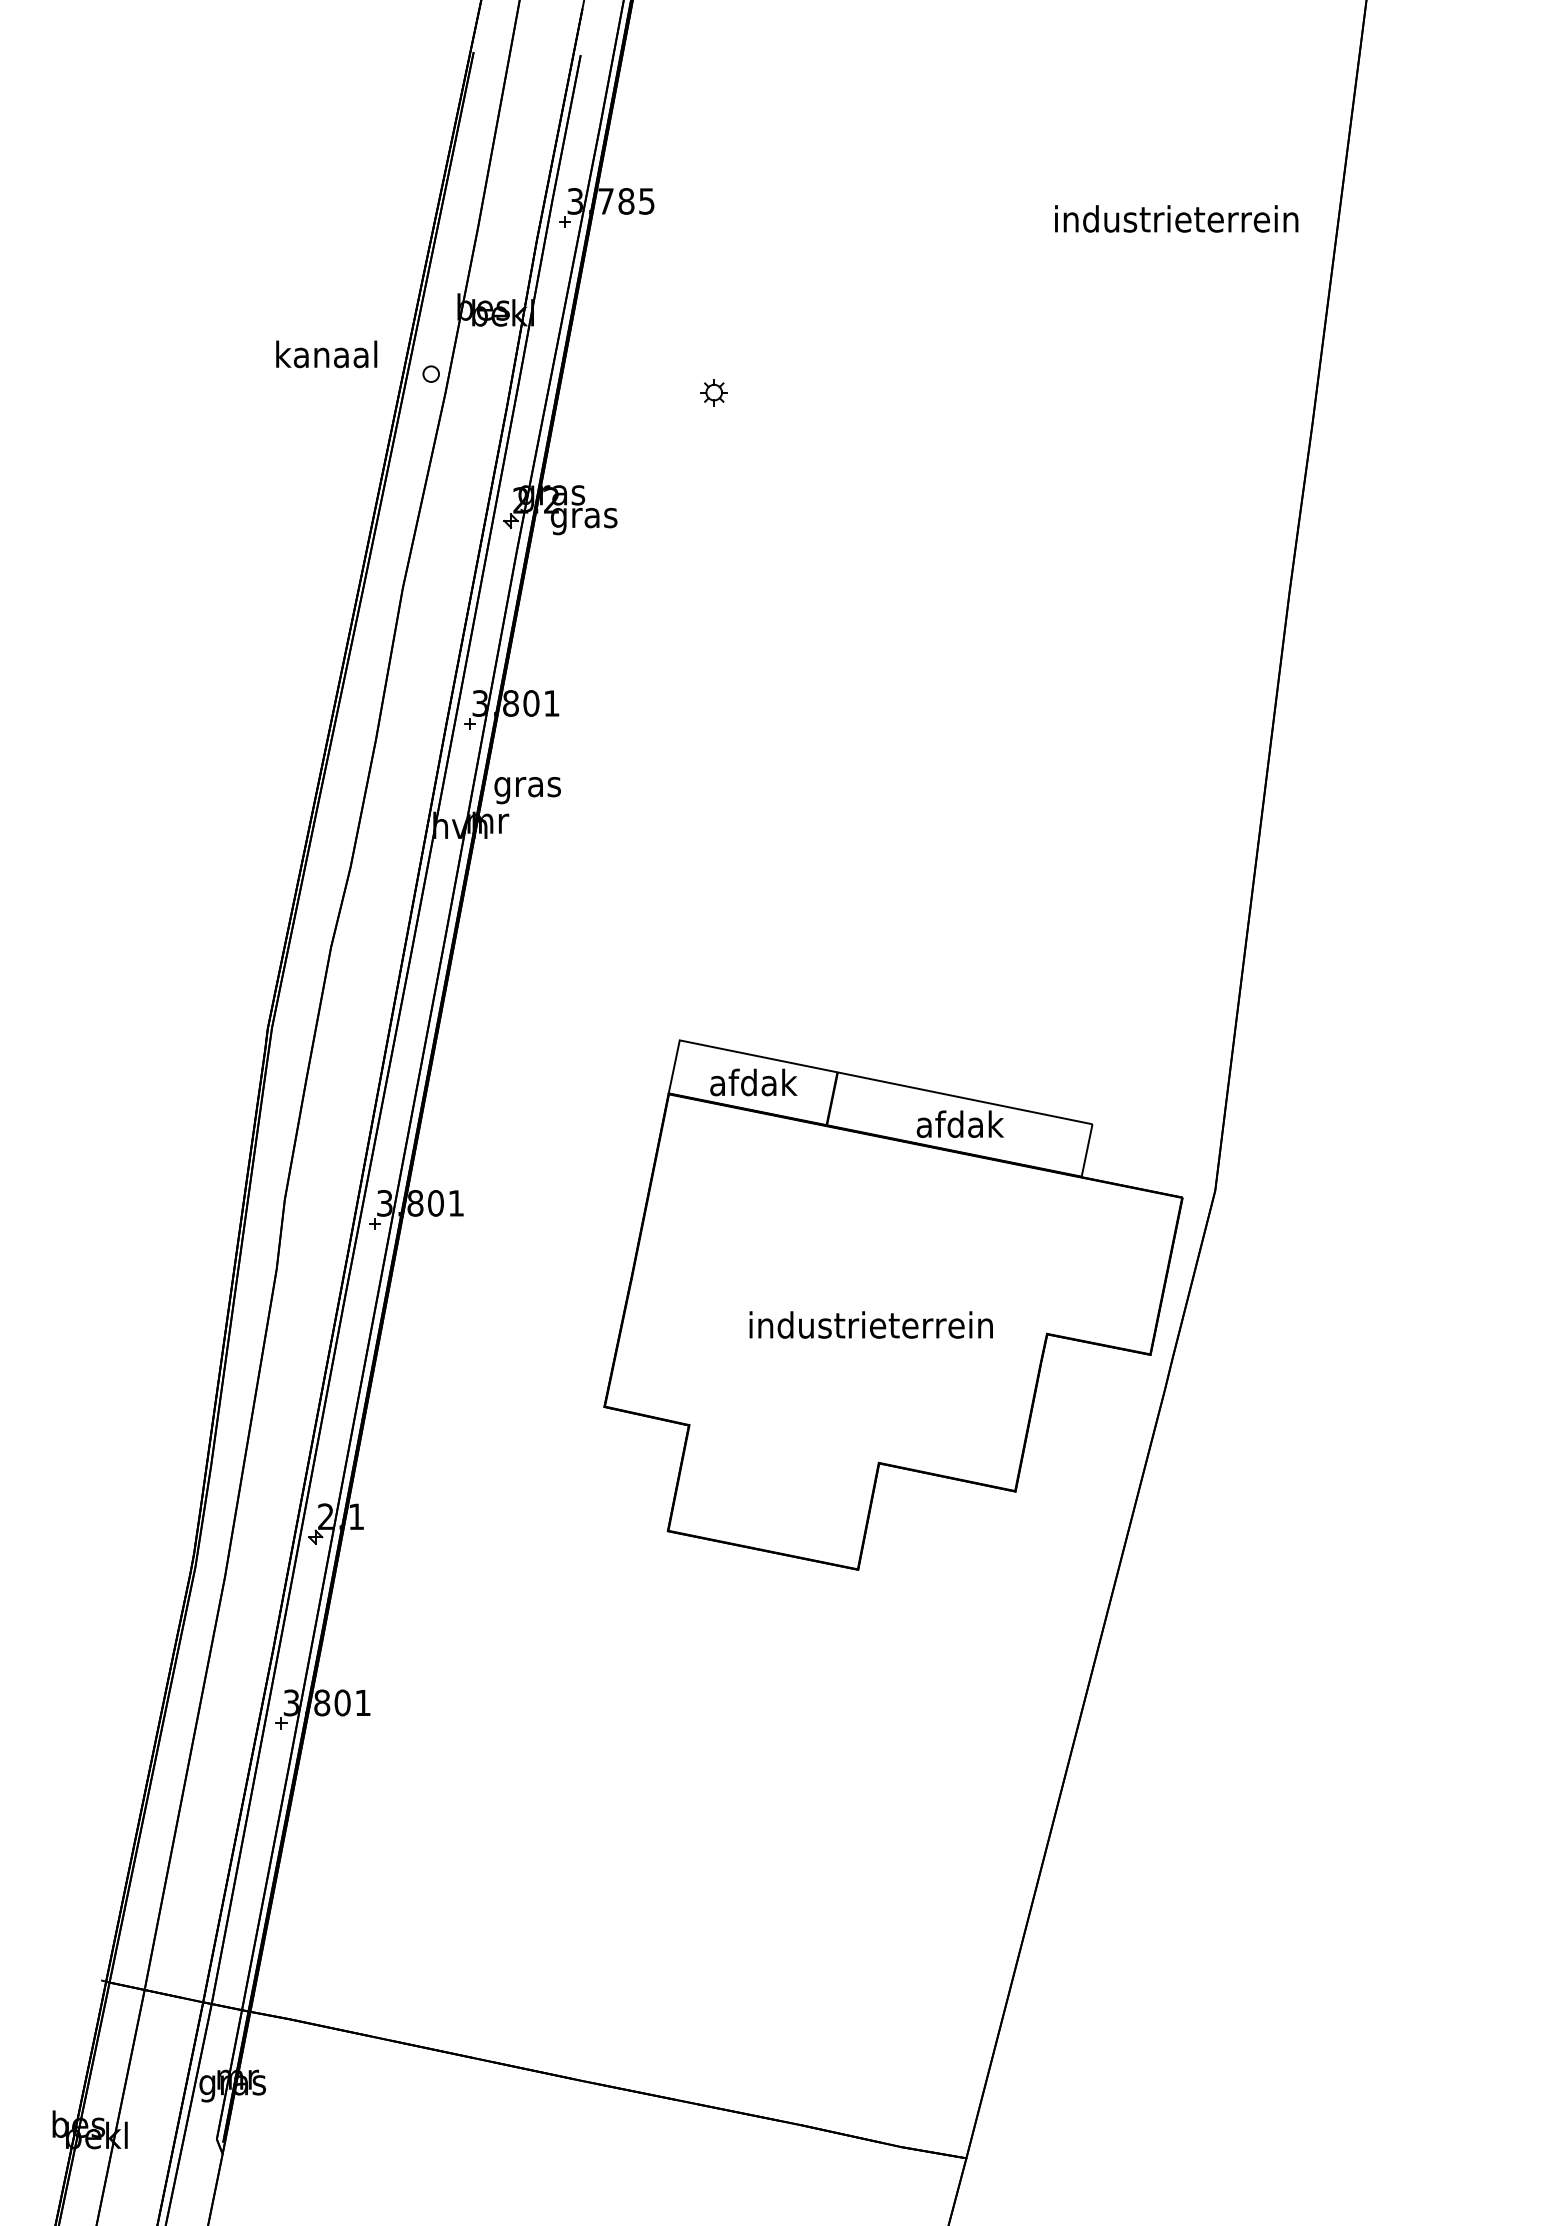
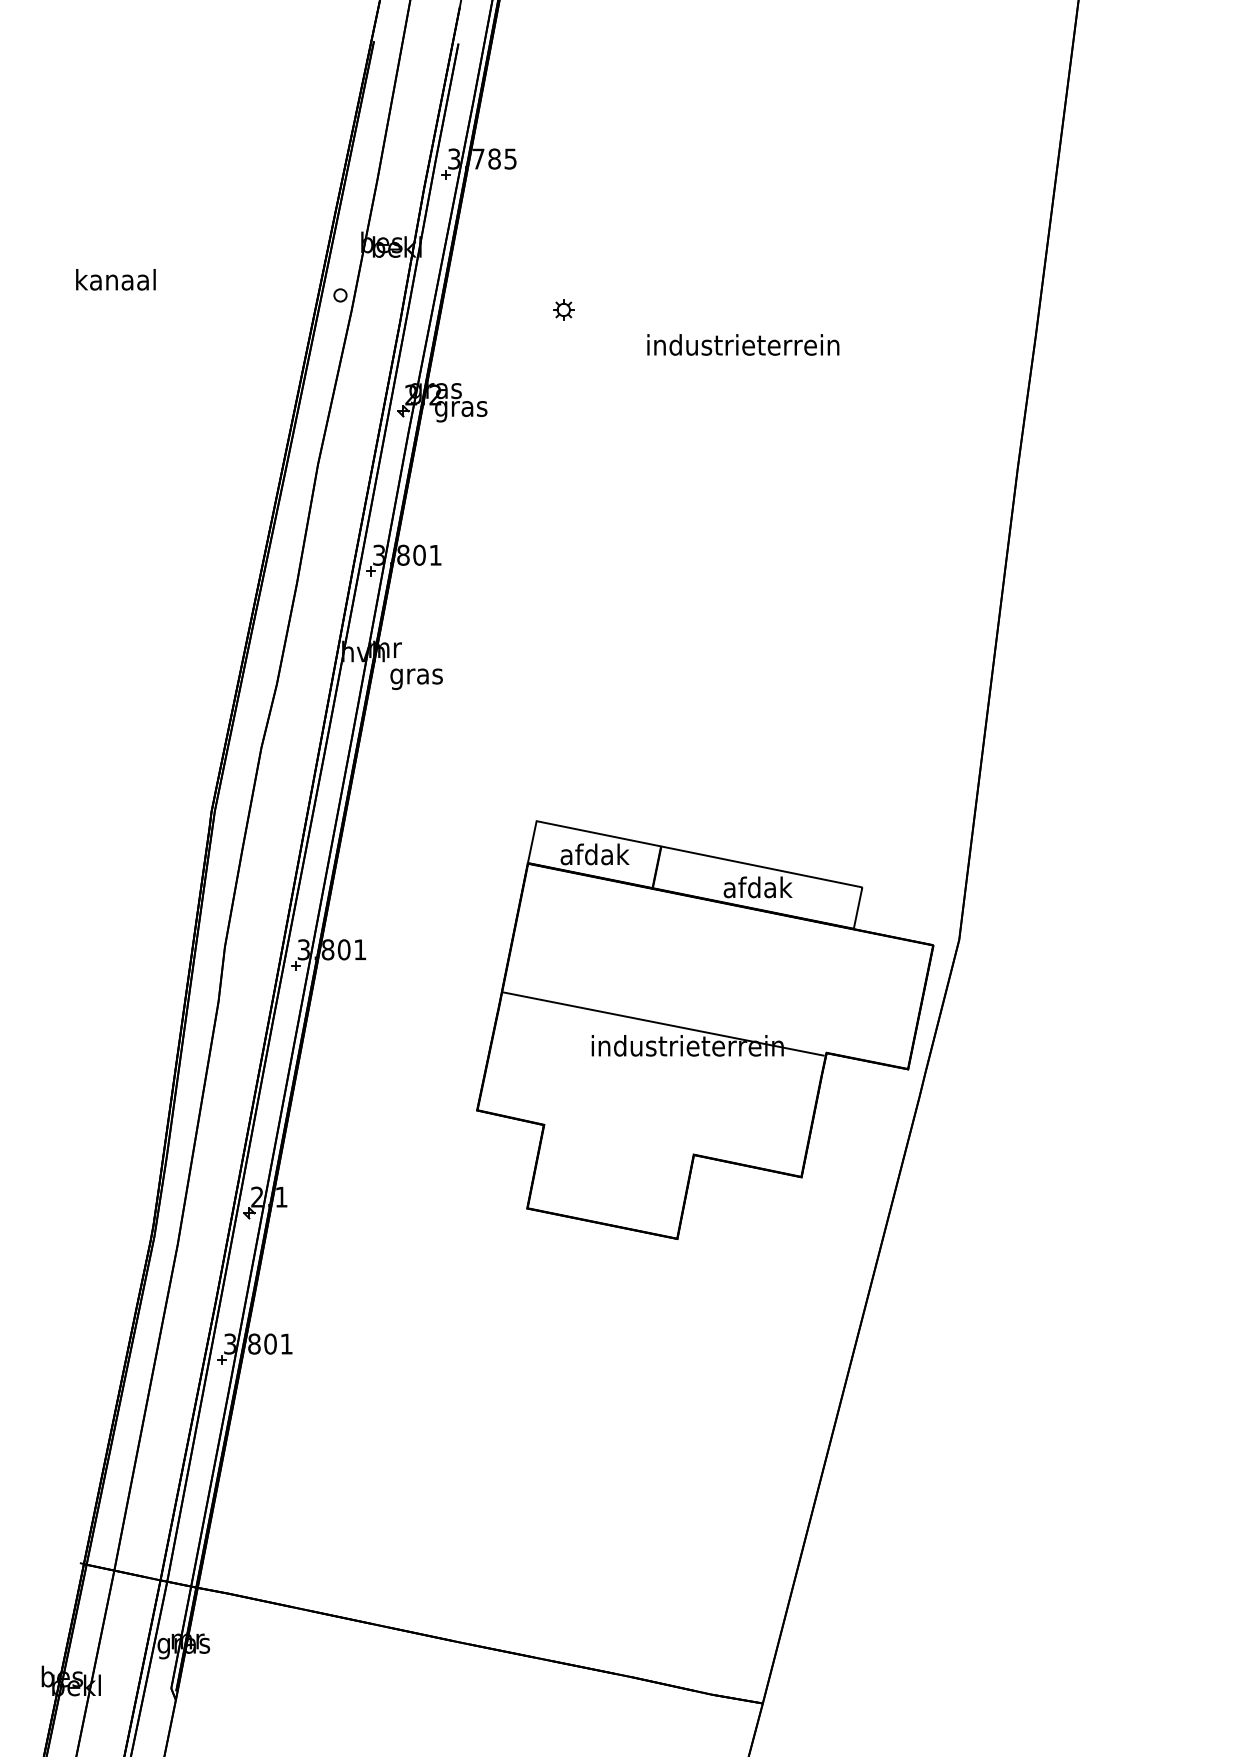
text: (1176, 218) -> (743, 344), moved
text: (326, 354) -> (115, 279), moved
text: (527, 790) -> (416, 679), moved
line: (840, 1297) -> (663, 1024), added

